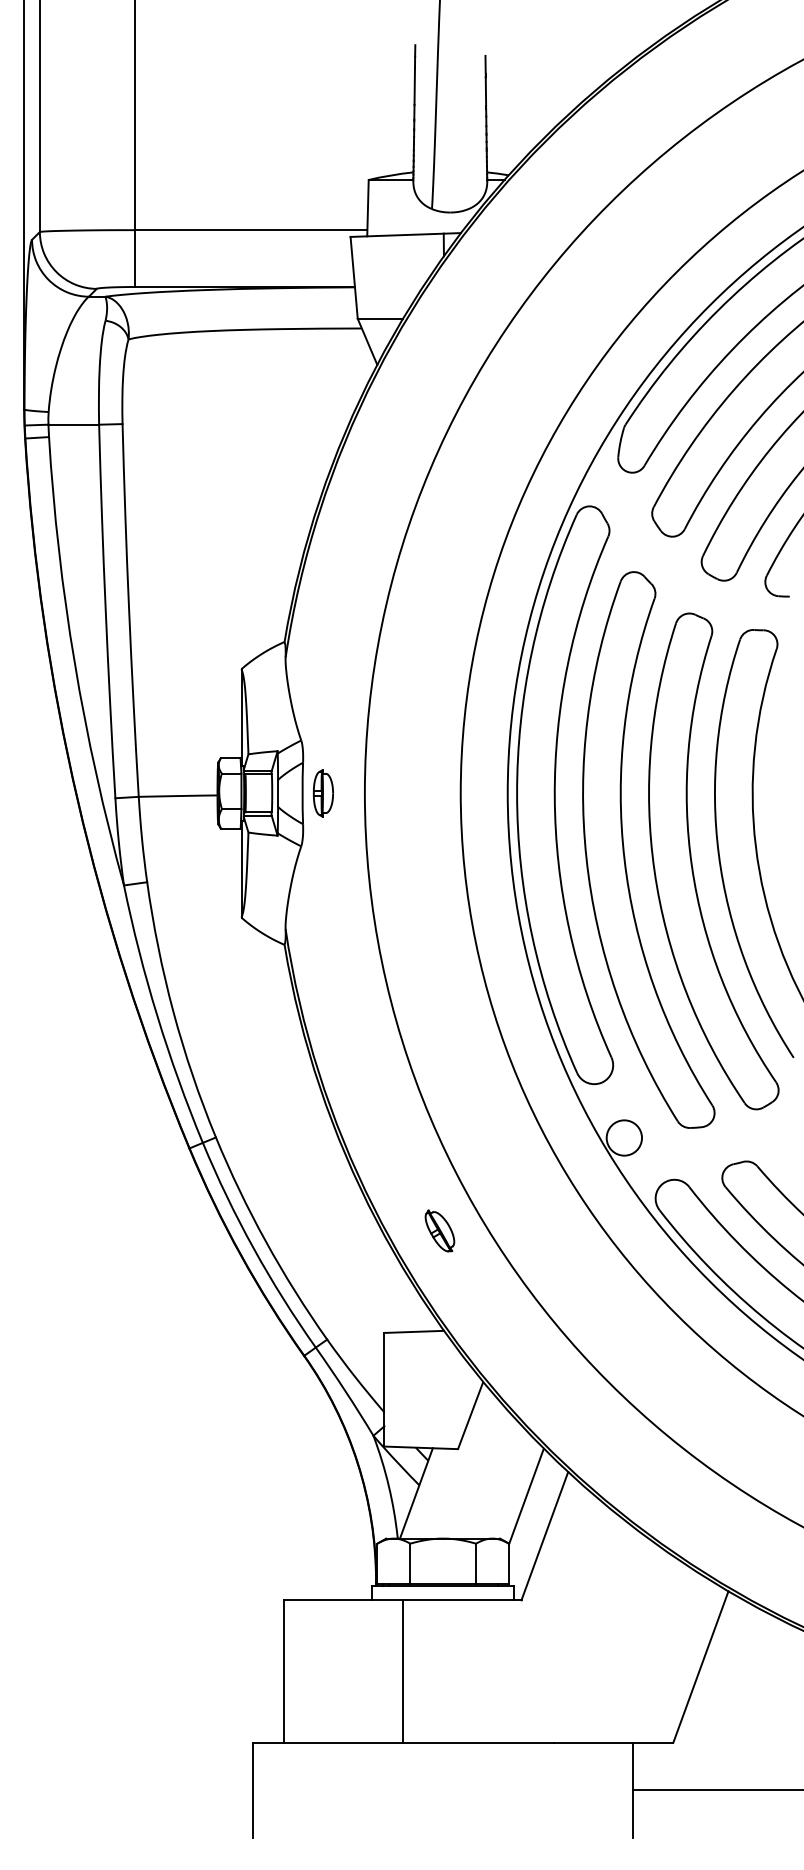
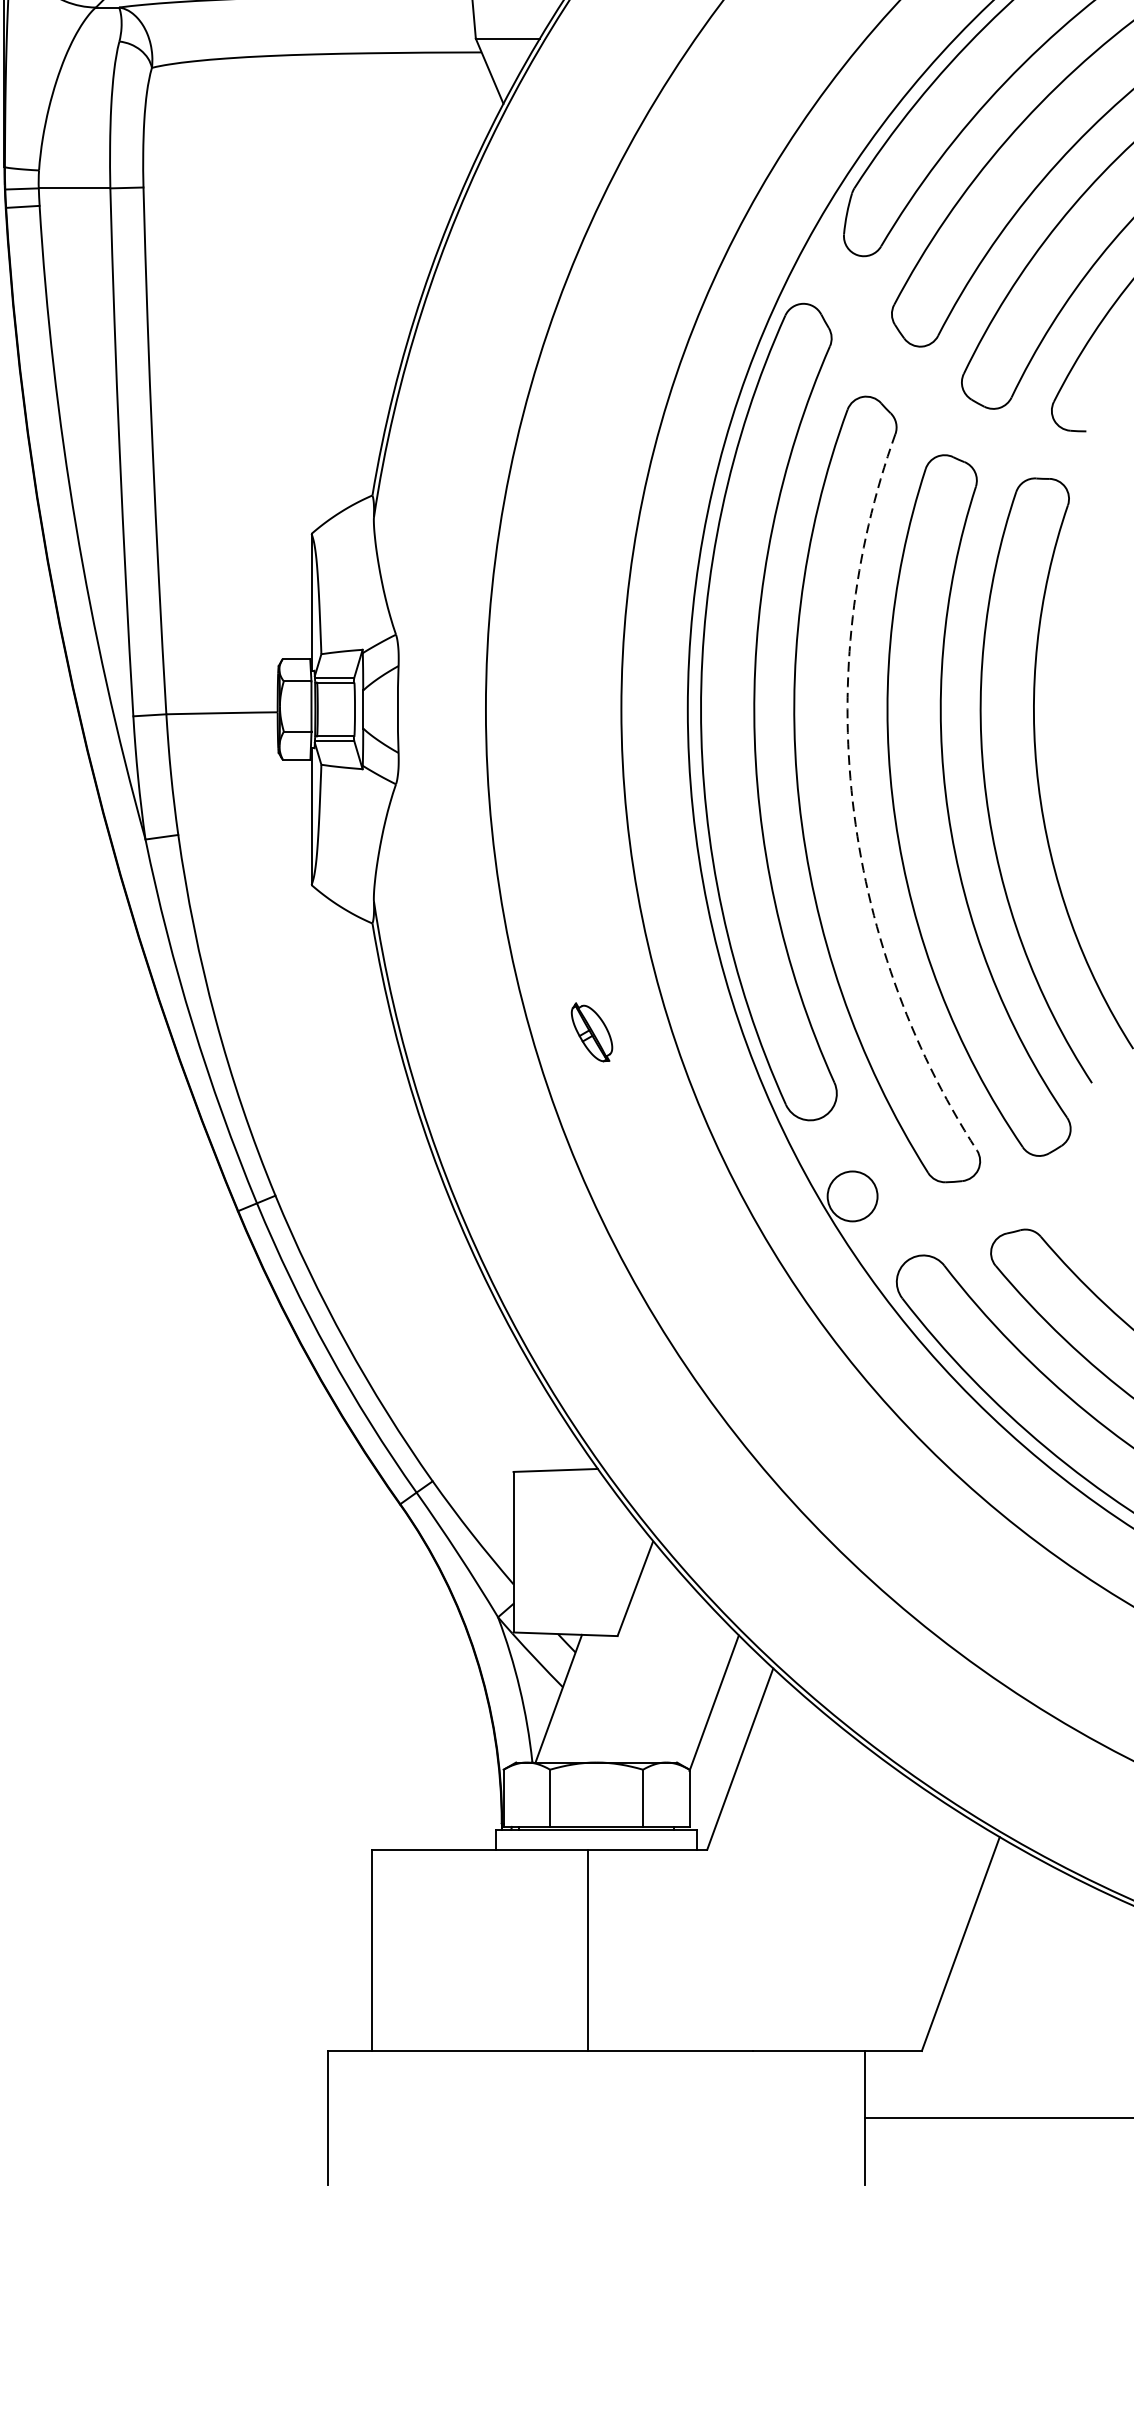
part: (323, 793) -> (427, 709), removed
arc: (624, 858) -> (852, 801), solid -> dashed
part: (439, 1230) -> (591, 1031), moved
line: (402, 1671) -> (587, 1950), moved

